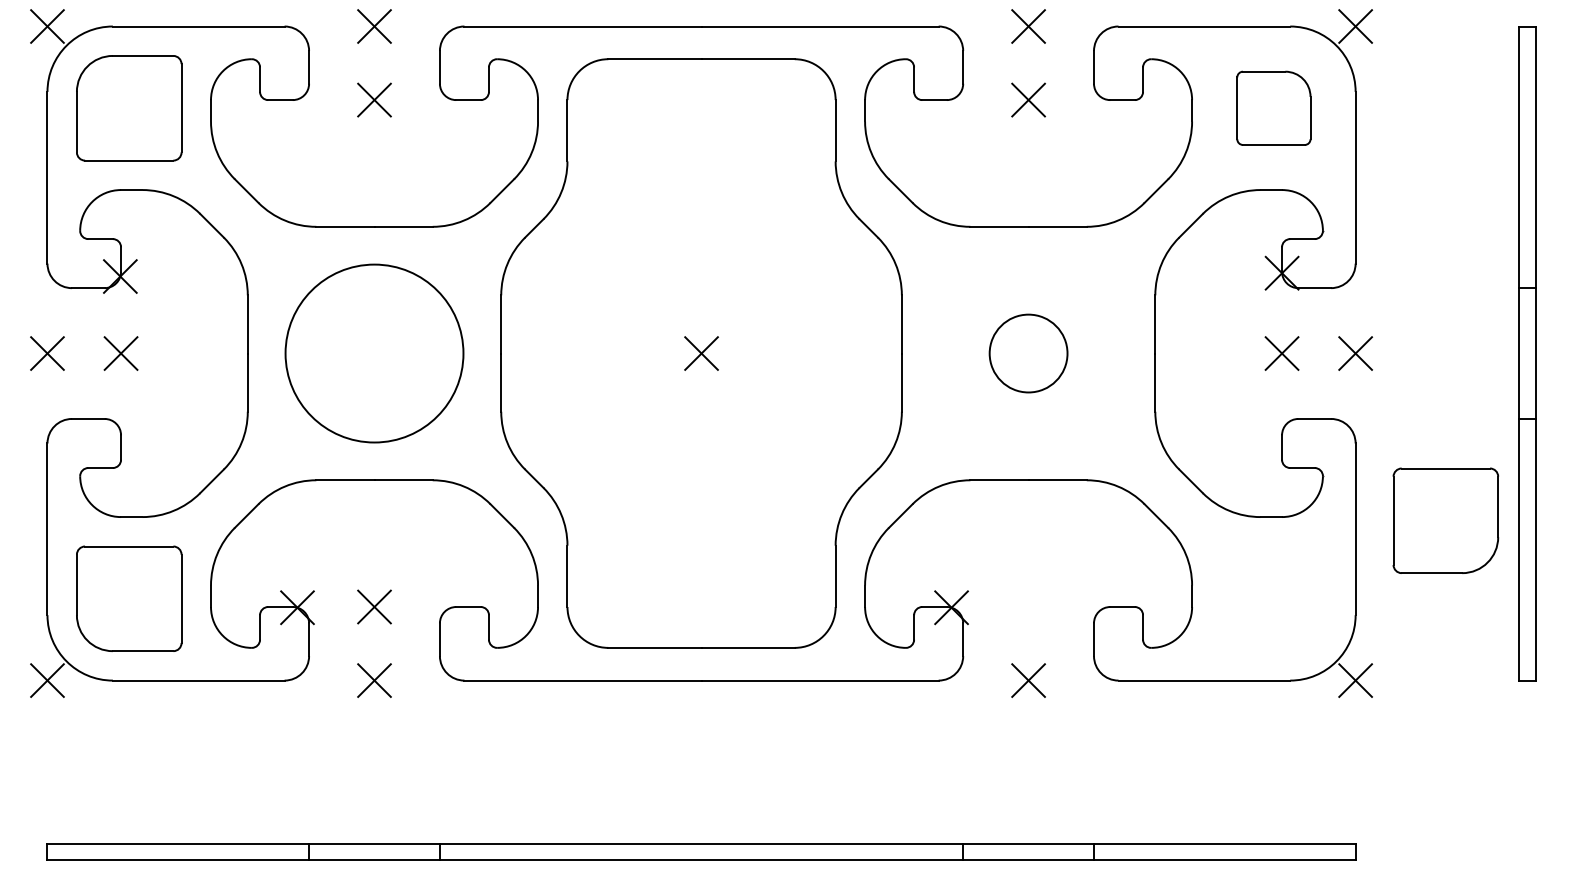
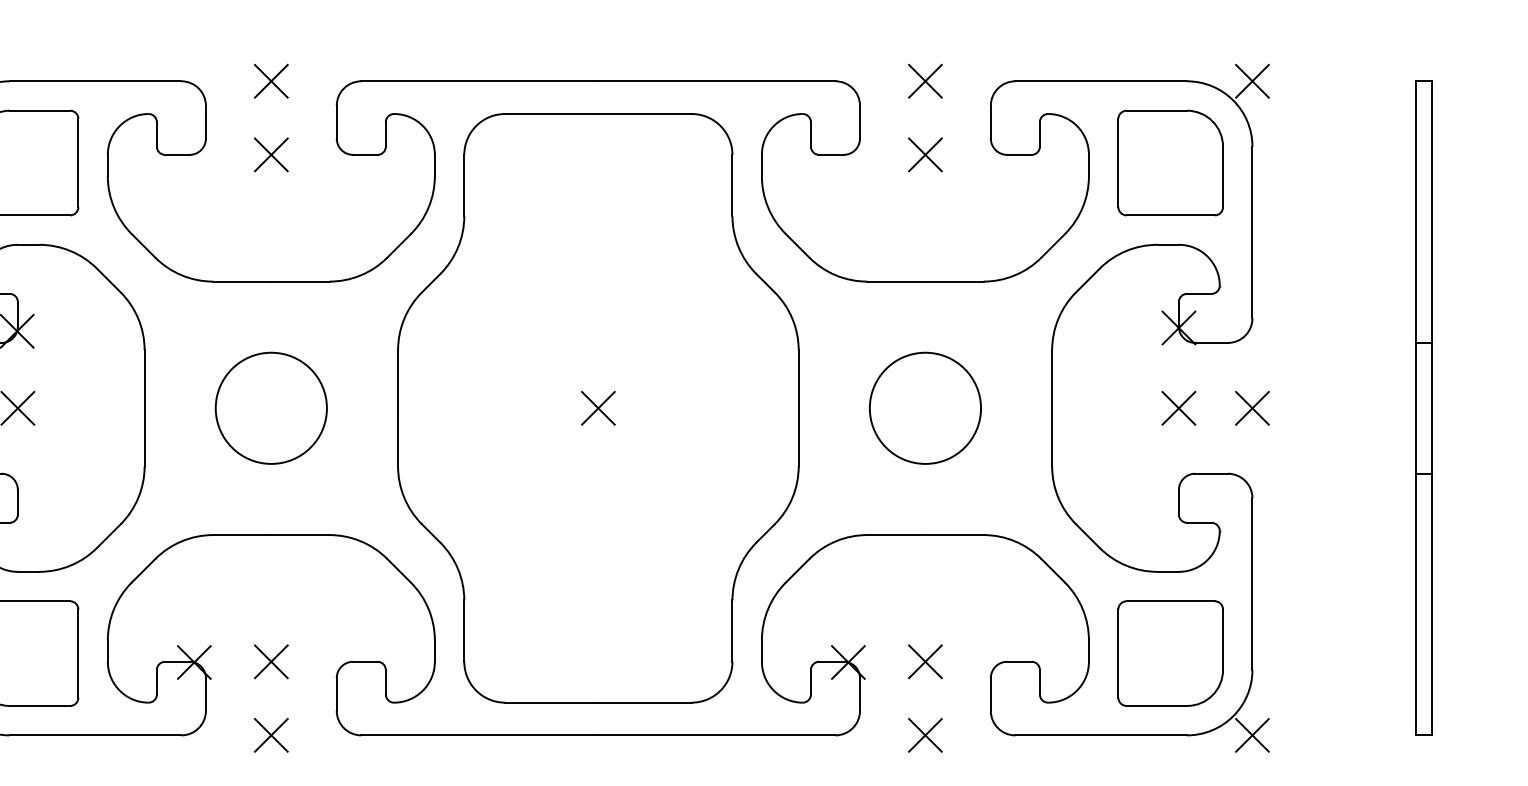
part: (1273, 108) -> (1170, 163), size x1.43
circle: (374, 353) -> (271, 408), size x0.62
circle: (1028, 353) -> (925, 408), size x1.43
part: (1445, 520) -> (1170, 653), moved
part: (1028, 606) -> (925, 661), added

